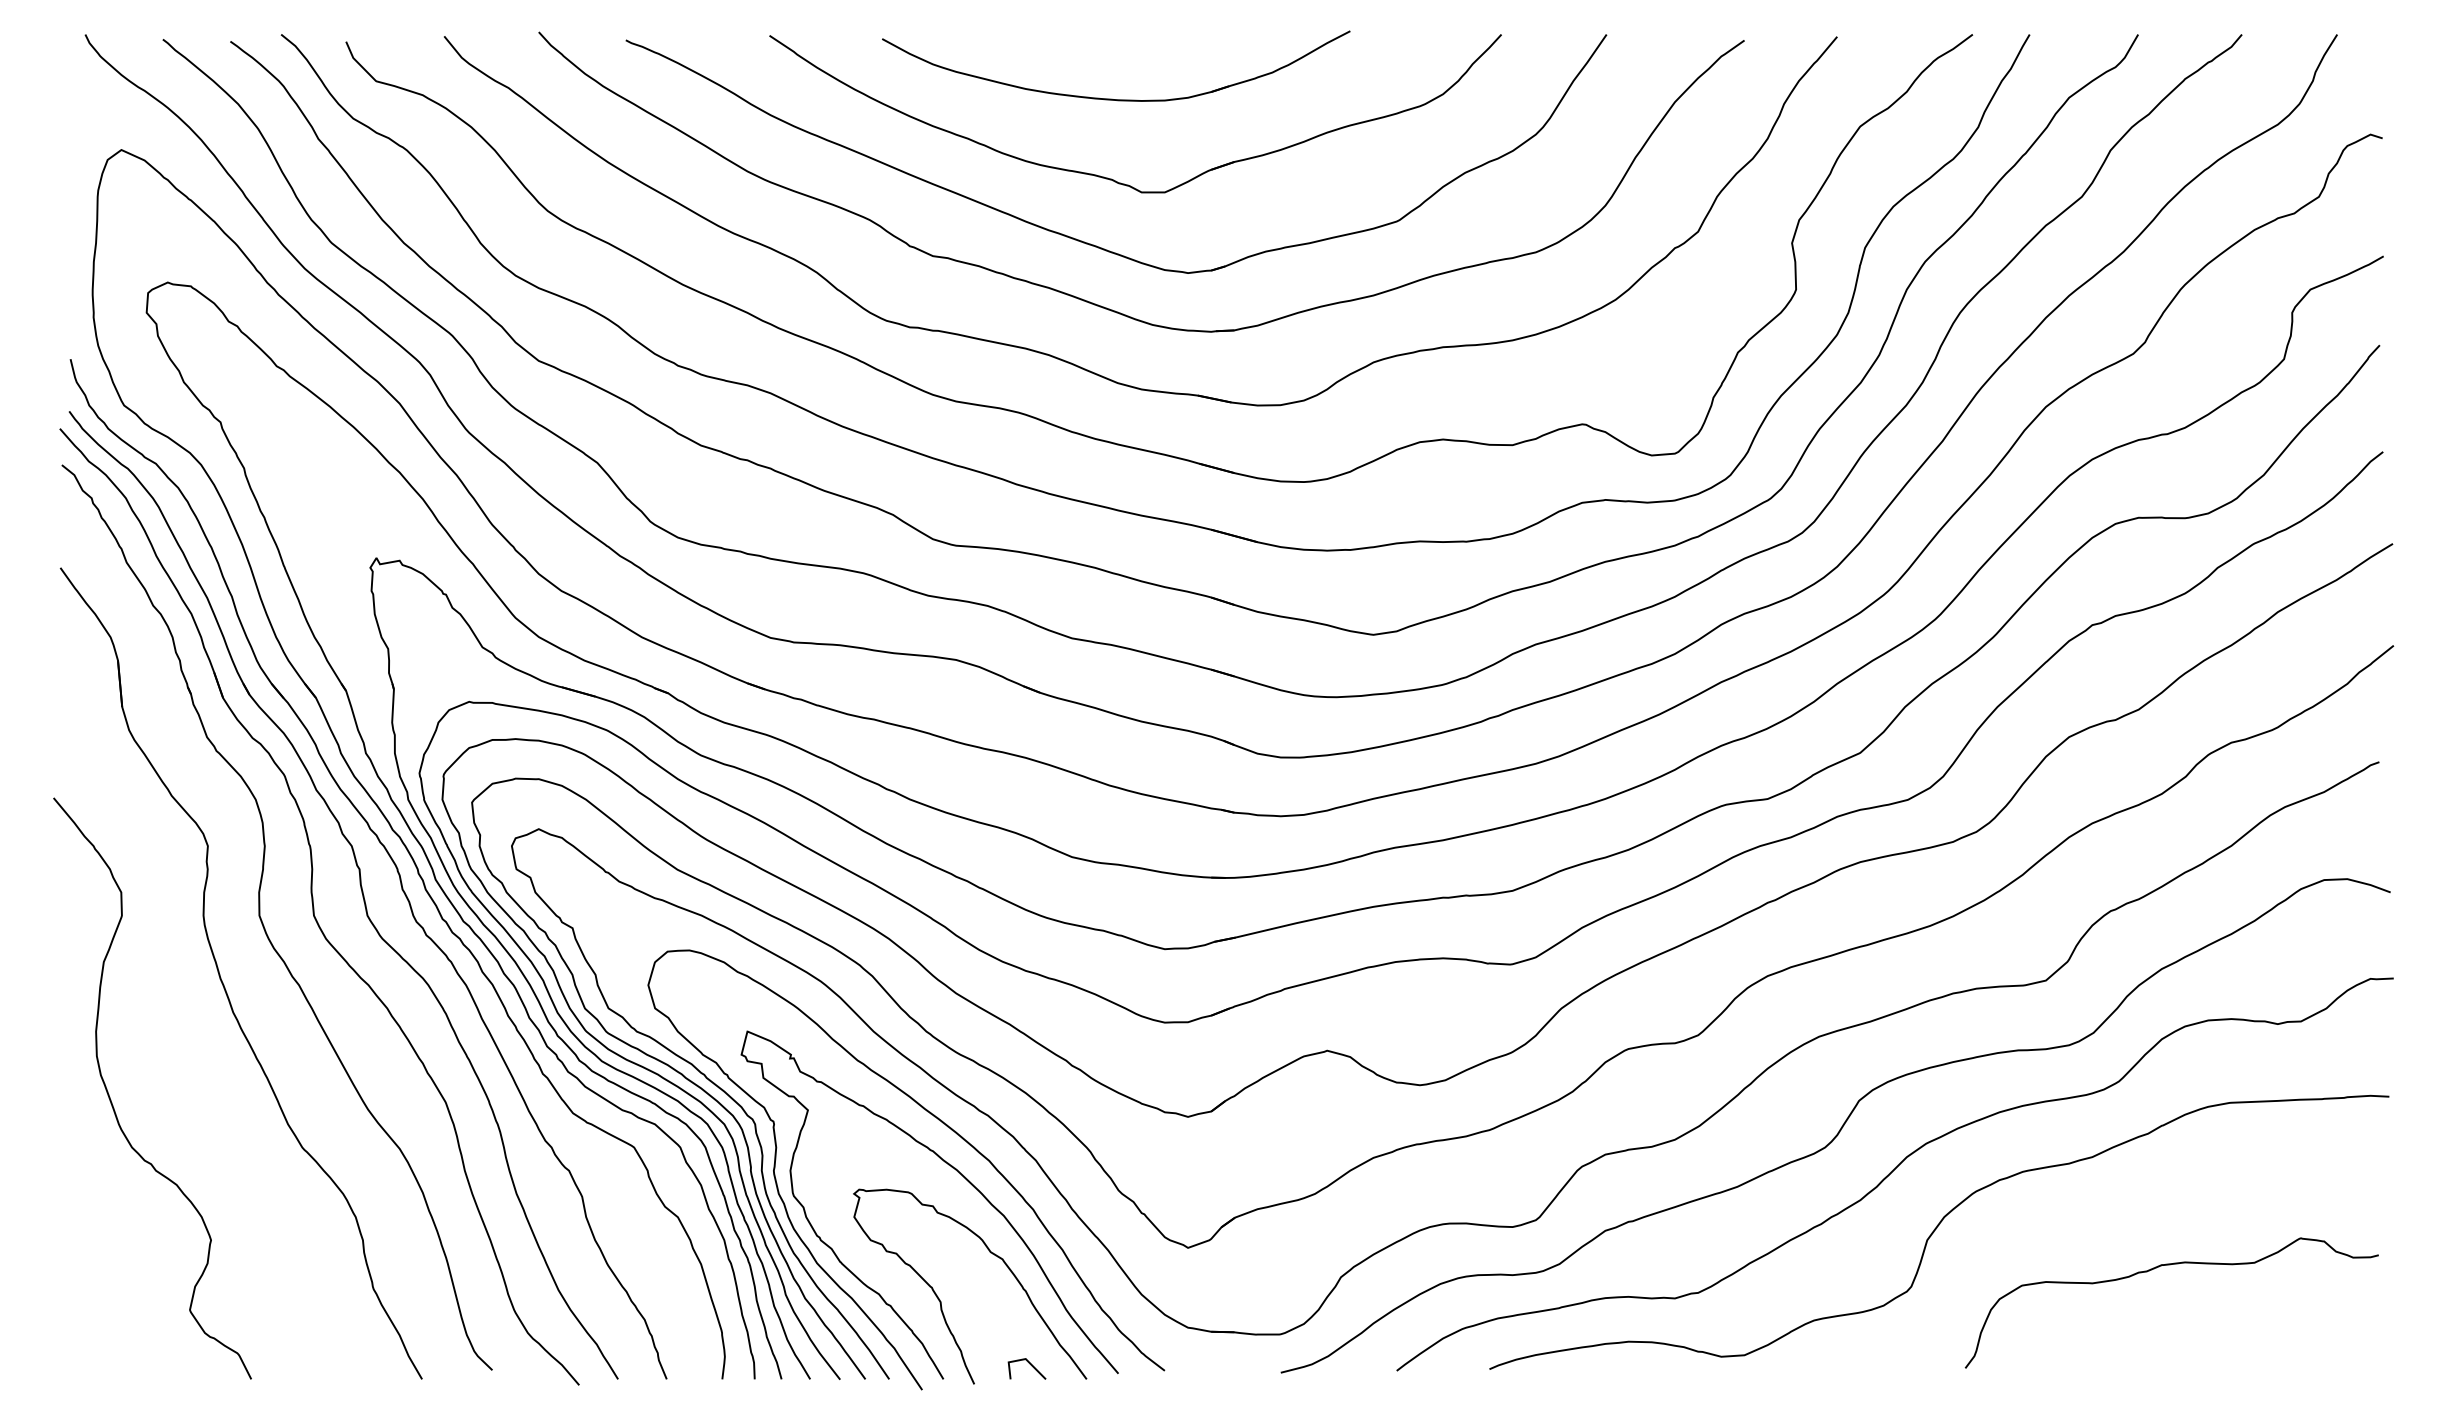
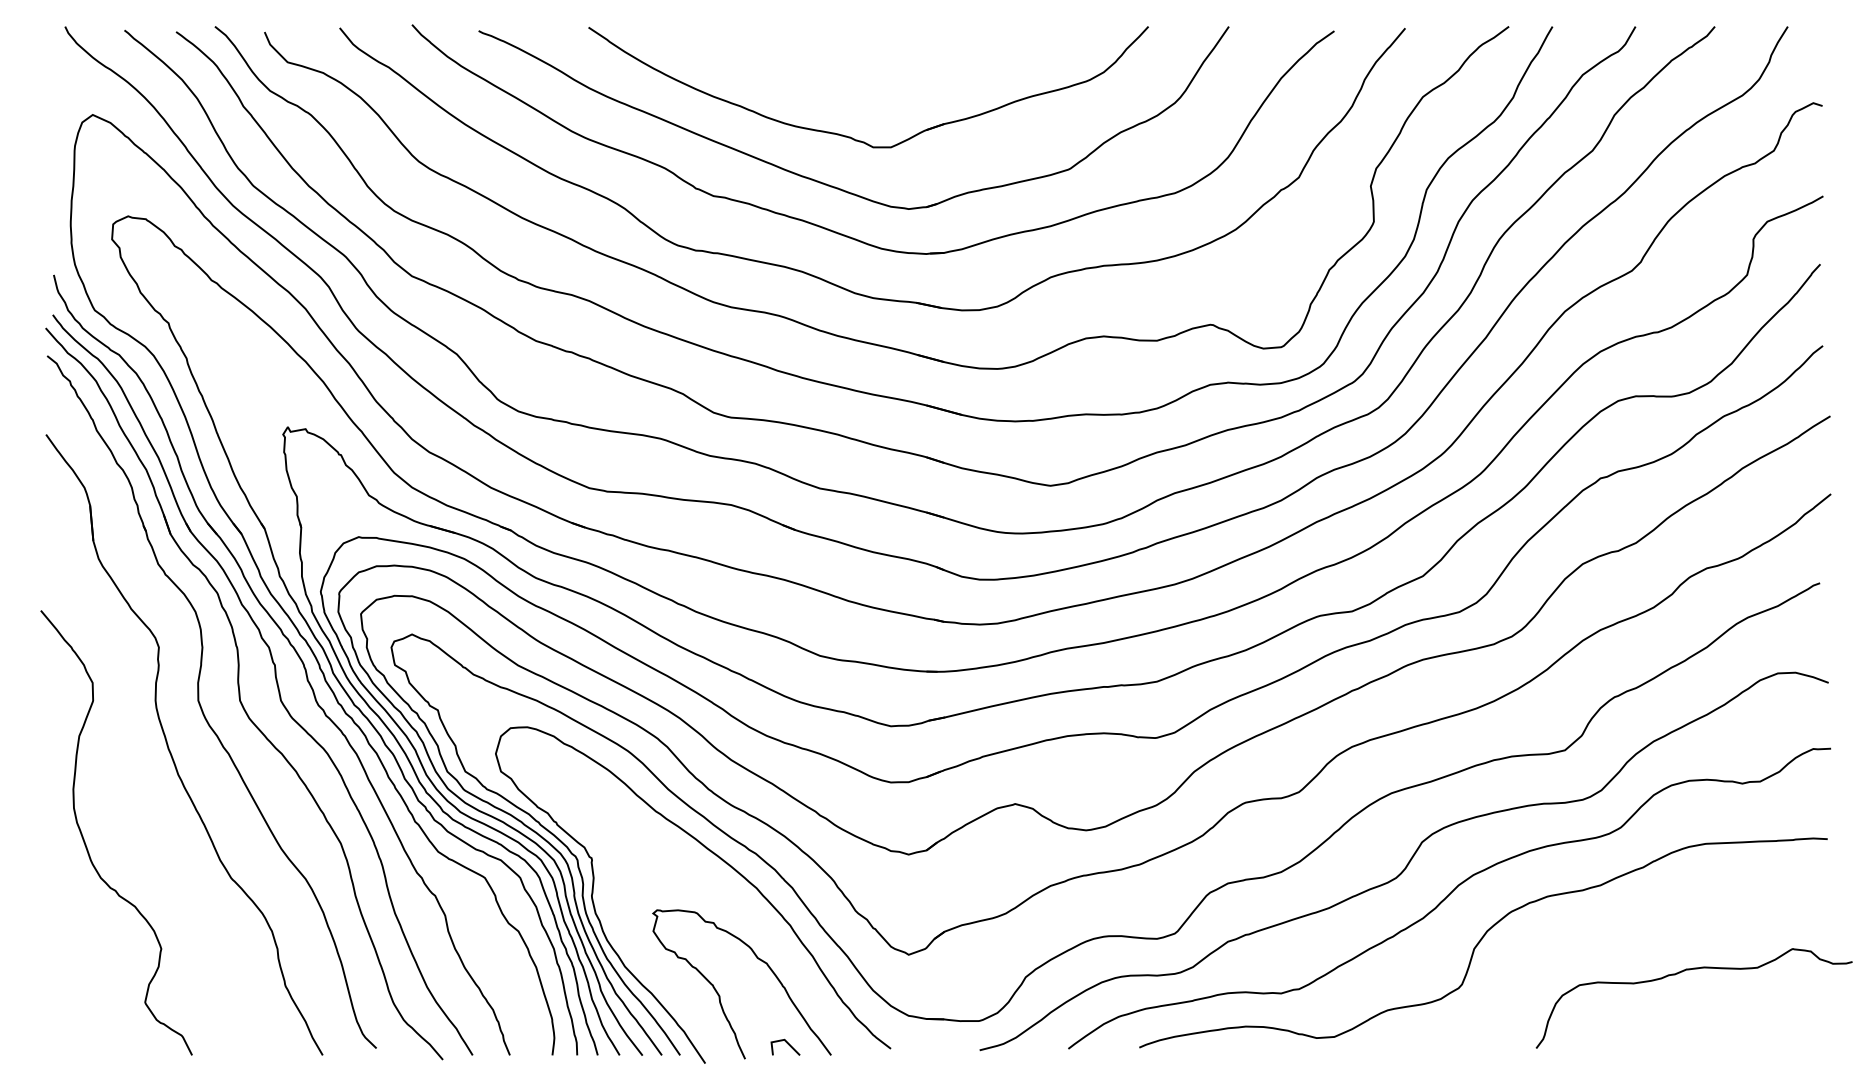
part: (1112, 98) -> (850, 75), removed
curve: (956, 1171) -> (731, 896), removed
curve: (2159, 1267) -> (1684, 971), moved

